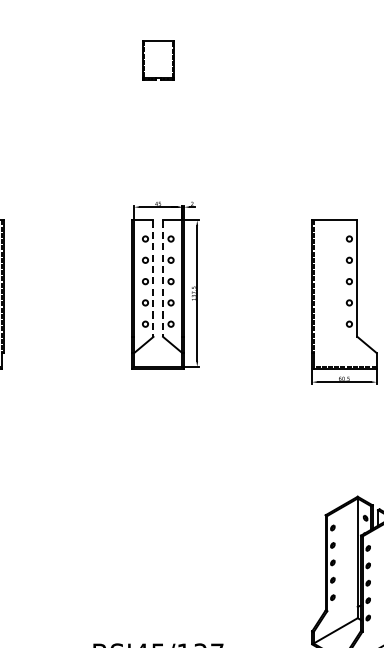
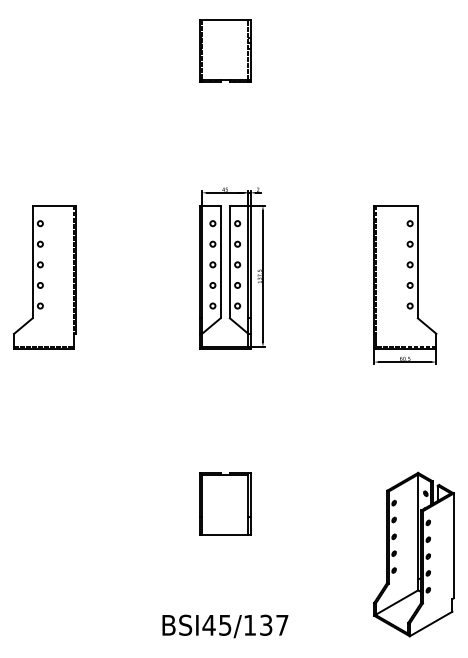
part: (158, 59) -> (225, 50), size x1.67
line: (153, 279) -> (220, 262), dashed -> solid
line: (162, 279) -> (229, 262), dashed -> solid
part: (158, 528) -> (225, 503), added

